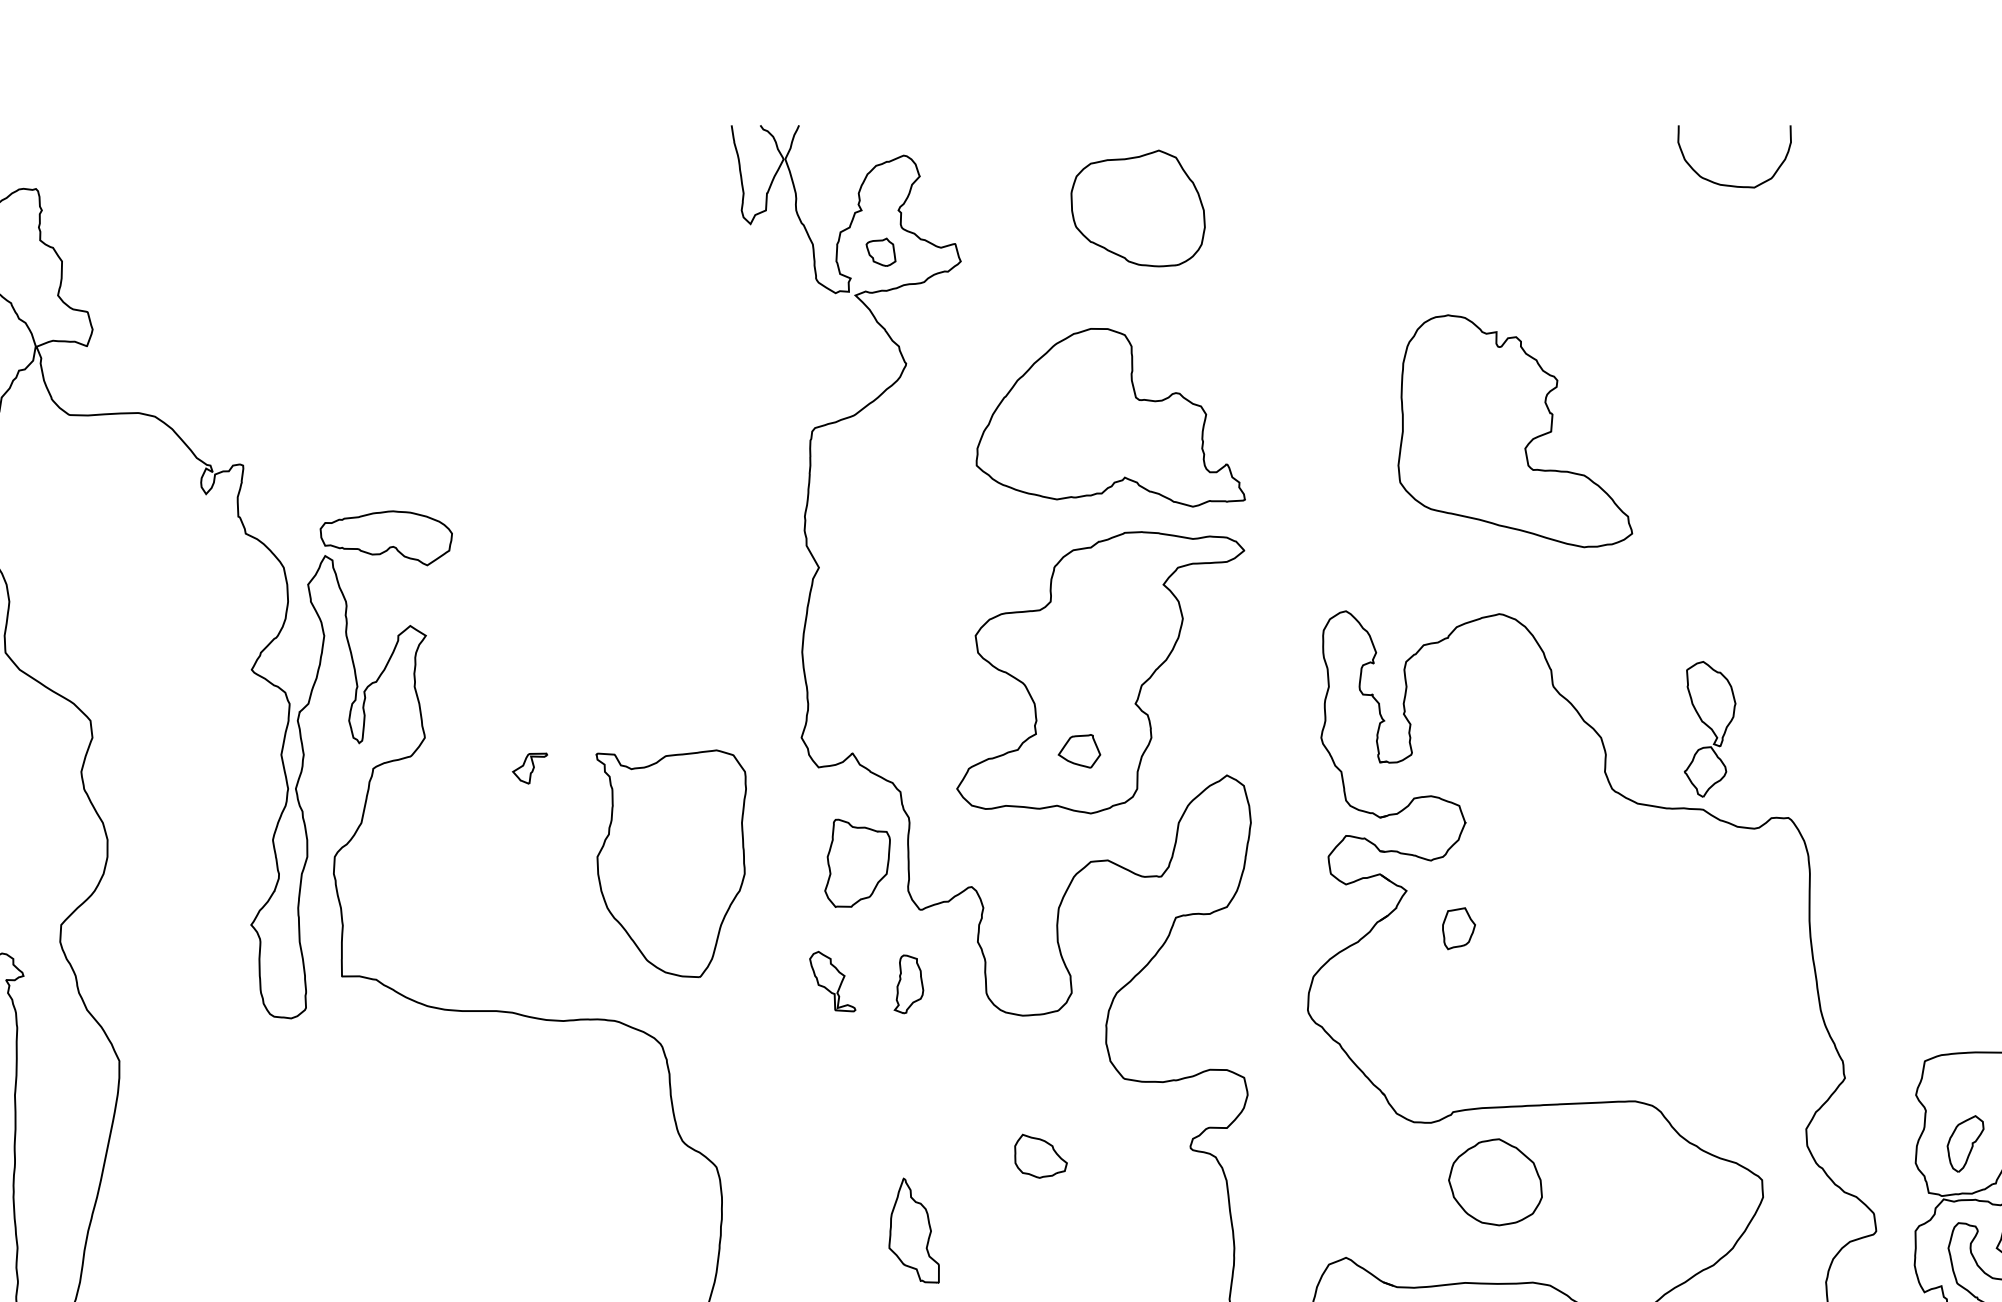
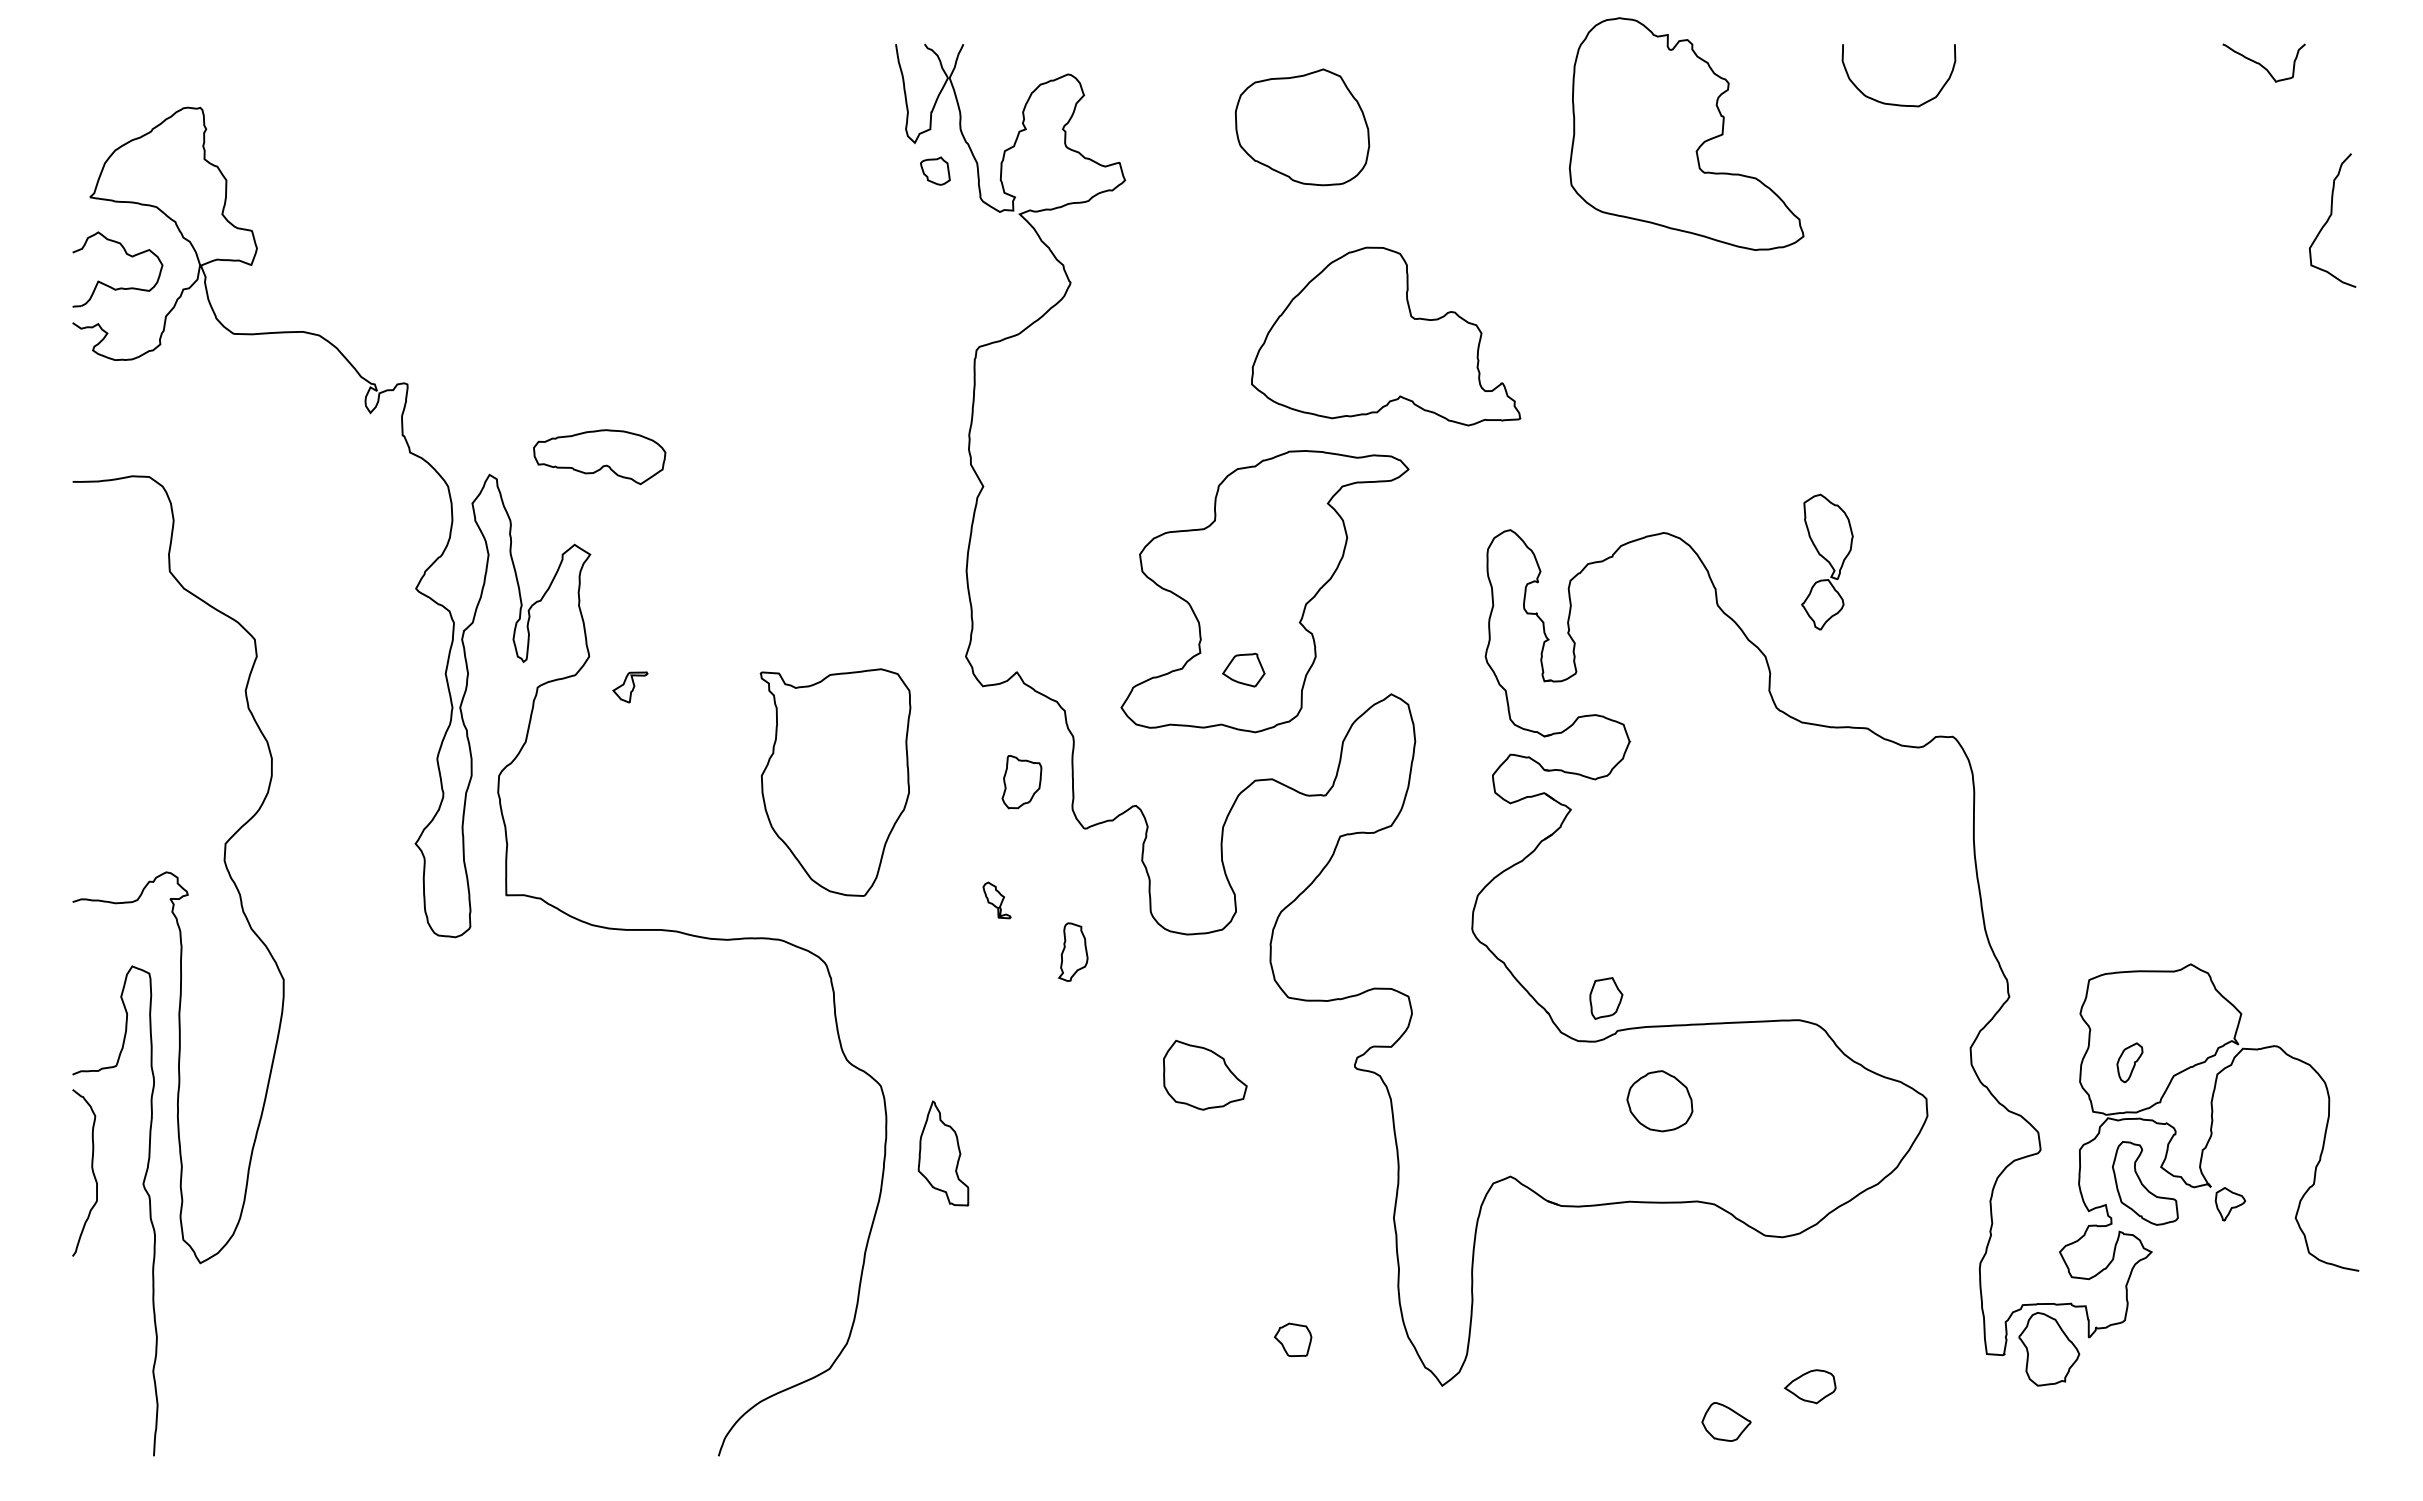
part: (881, 251) -> (935, 170), moved
part: (1111, 417) -> (1386, 336), moved
part: (1515, 430) -> (1686, 133), moved
part: (386, 538) -> (599, 457), moved
part: (1710, 728) -> (1827, 561), moved
part: (530, 768) -> (630, 687), moved
part: (857, 862) -> (1021, 781), size x0.6
part: (1459, 928) -> (1606, 998), moved
part: (832, 981) -> (996, 900), size x0.6
part: (909, 983) -> (1073, 951), moved
part: (1965, 1143) -> (2129, 1062), size x0.7
part: (1041, 1155) -> (1205, 1074), size x1.6
part: (1495, 1182) -> (1659, 1101), size x0.7
part: (914, 1230) -> (943, 1153), moved

